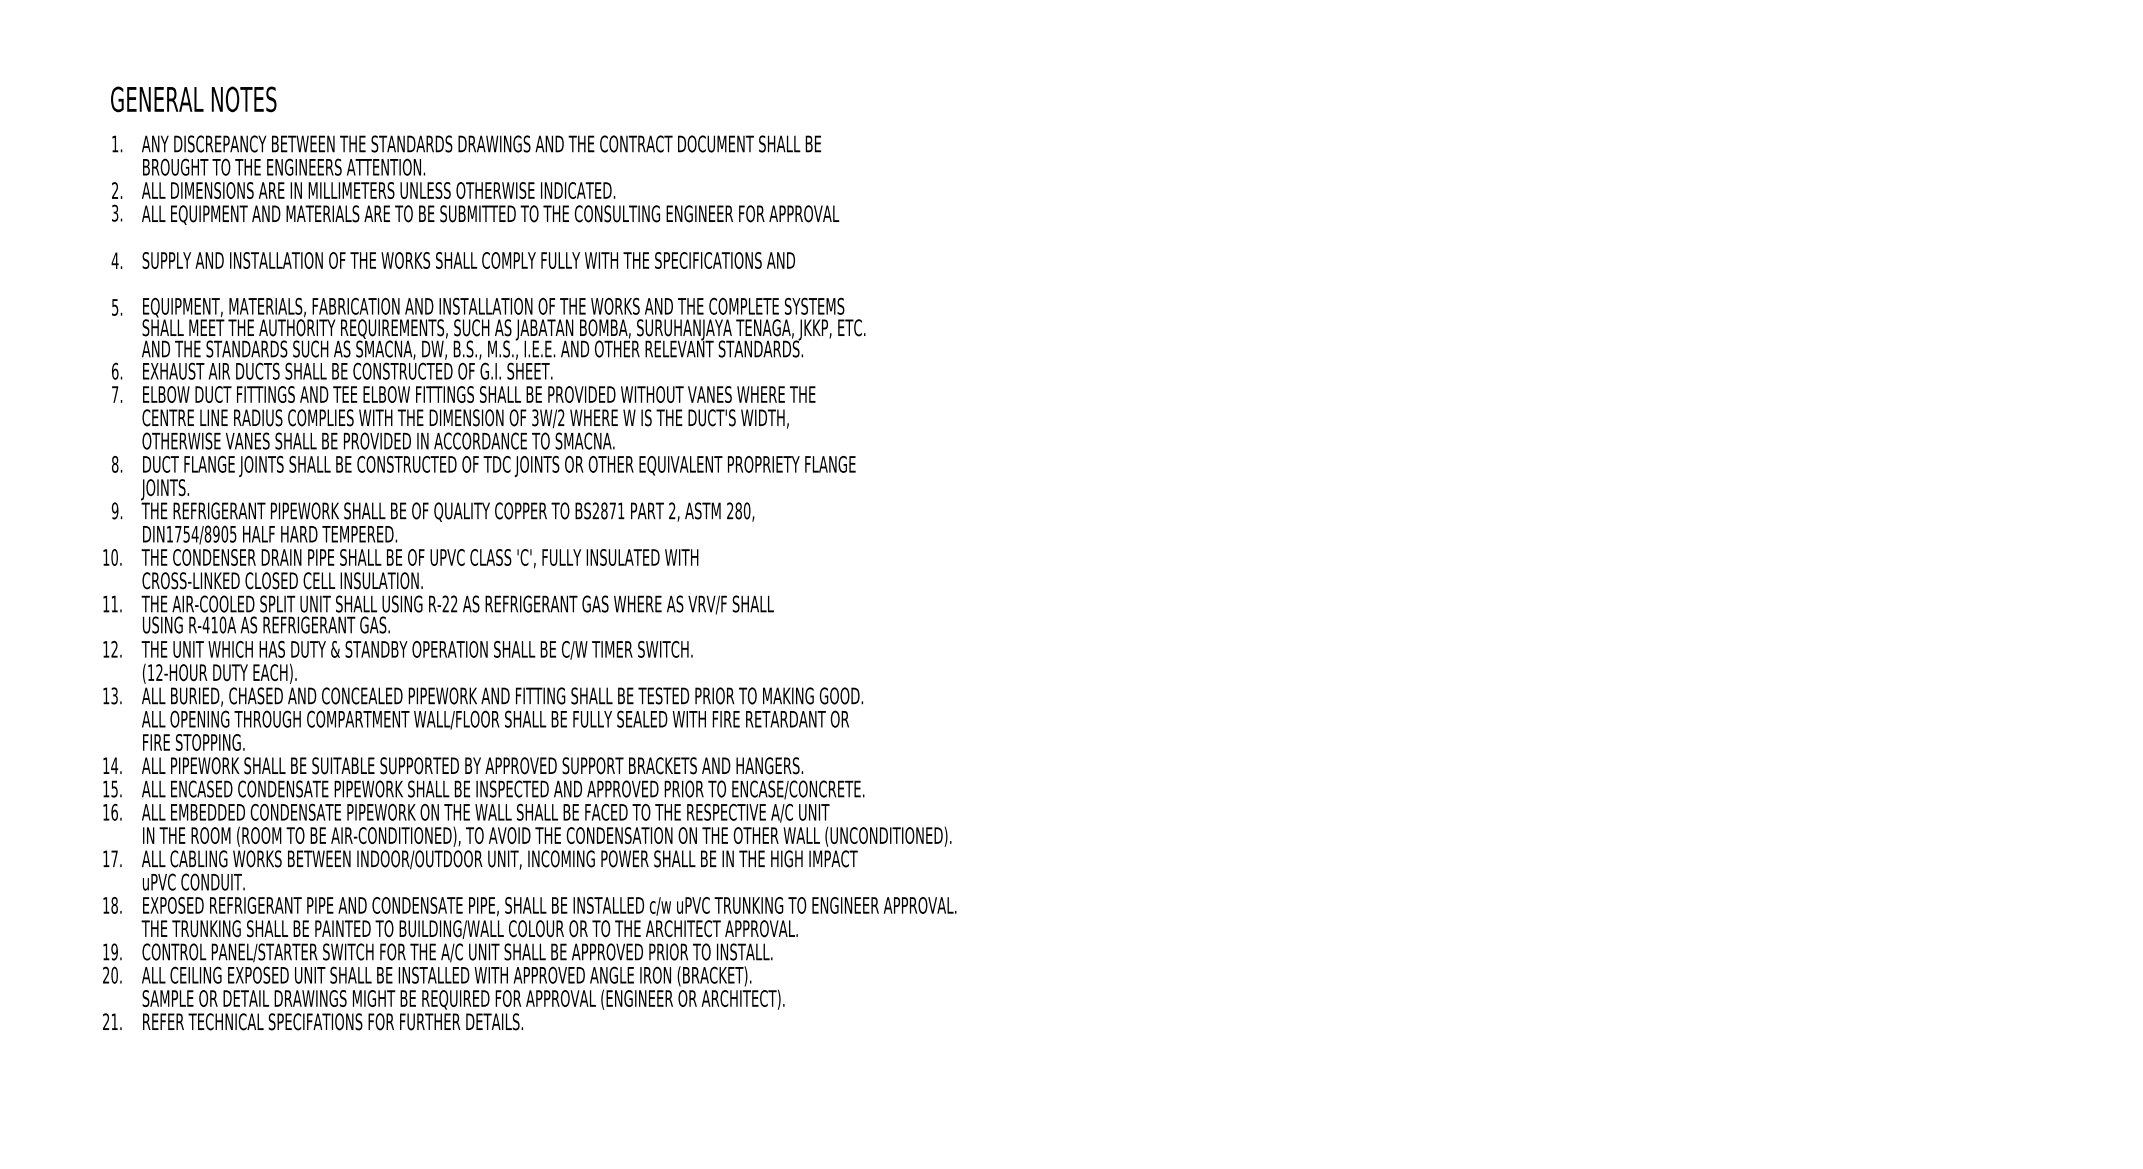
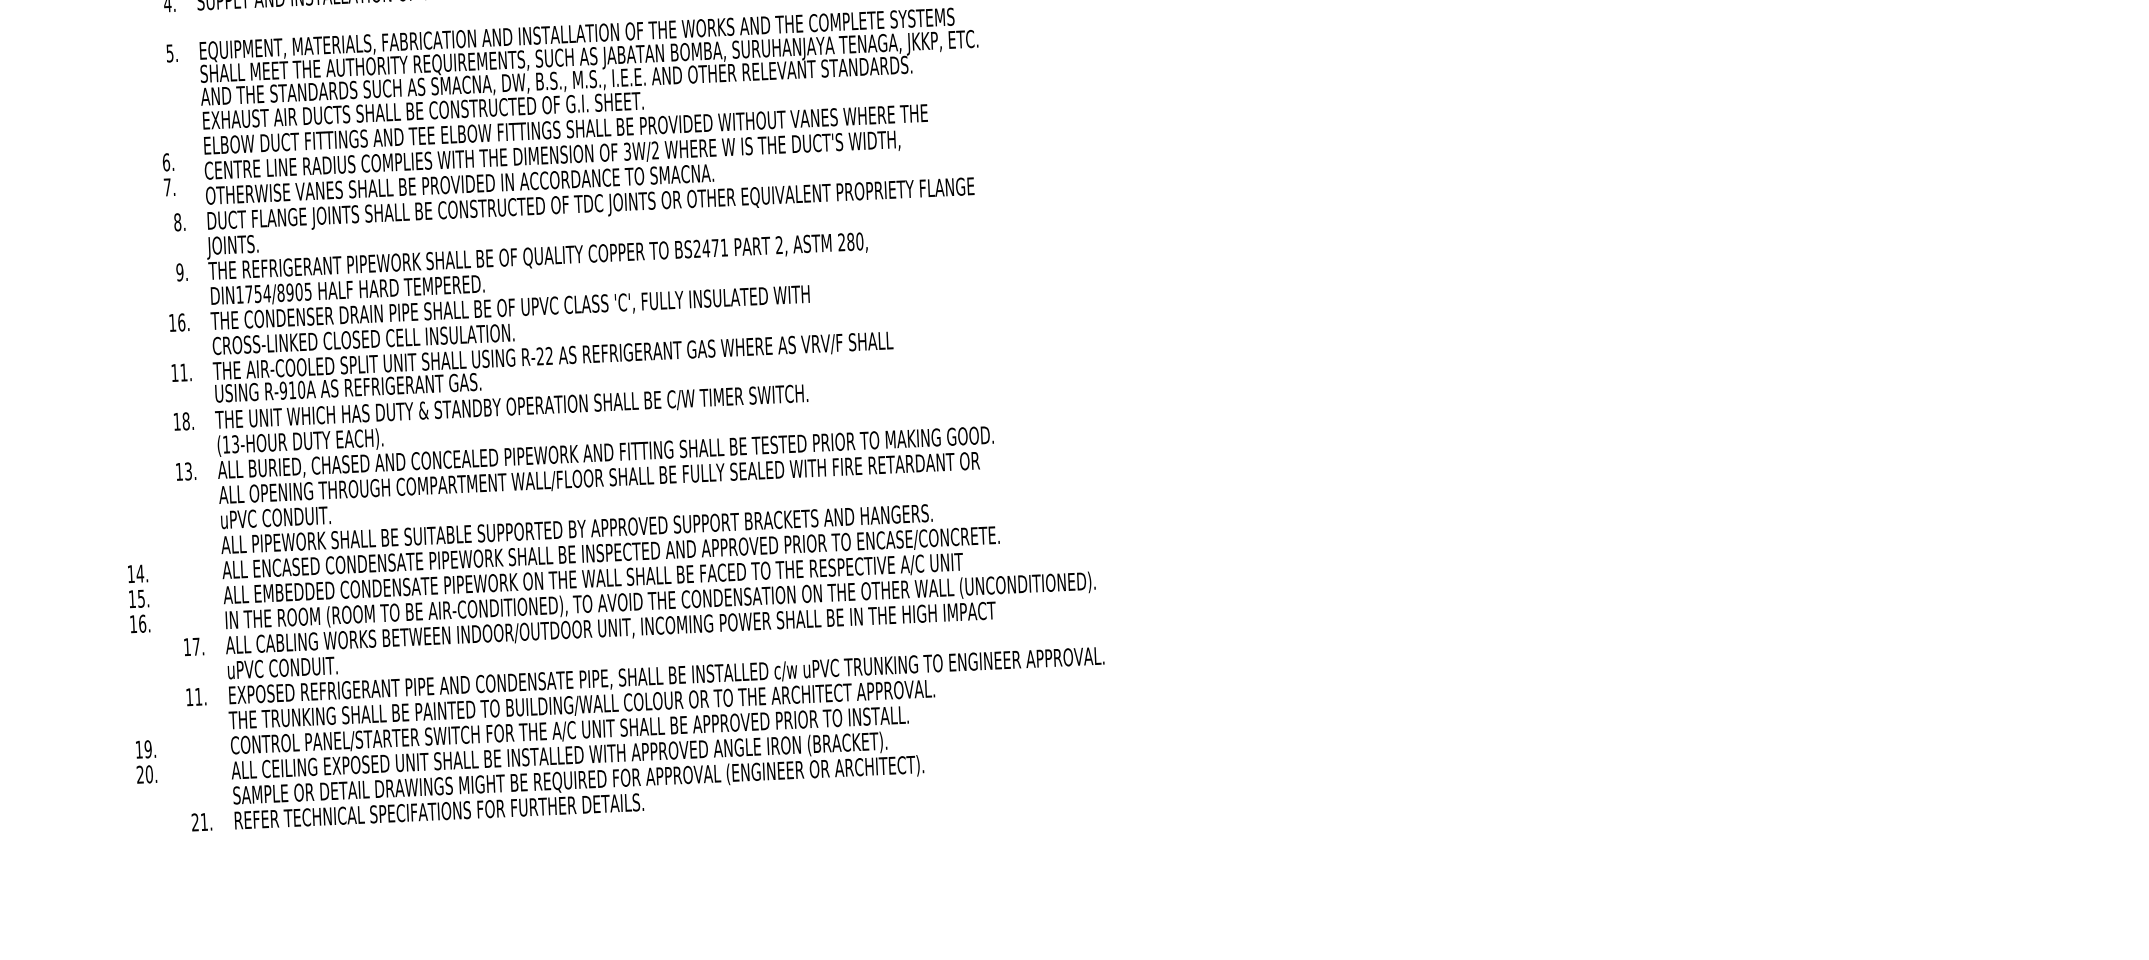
text: (117, 382) -> (169, 174), moved
text: (603, 510) -> (705, 248), BS2871 -> BS2471
text: (114, 557) -> (181, 322), 10. -> 16.
text: (205, 624) -> (282, 390), R-410A -> R-910A
text: (114, 649) -> (186, 421), 12. -> 18.
text: (159, 672) -> (235, 444), (12-HOUR -> (13-HOUR
text: (193, 742) -> (275, 517), FIRE STOPPING. -> uPVC CONDUIT.
text: (112, 788) -> (139, 598), moved
text: (114, 905) -> (198, 696), 18. -> 11.
text: (112, 963) -> (146, 761), moved

